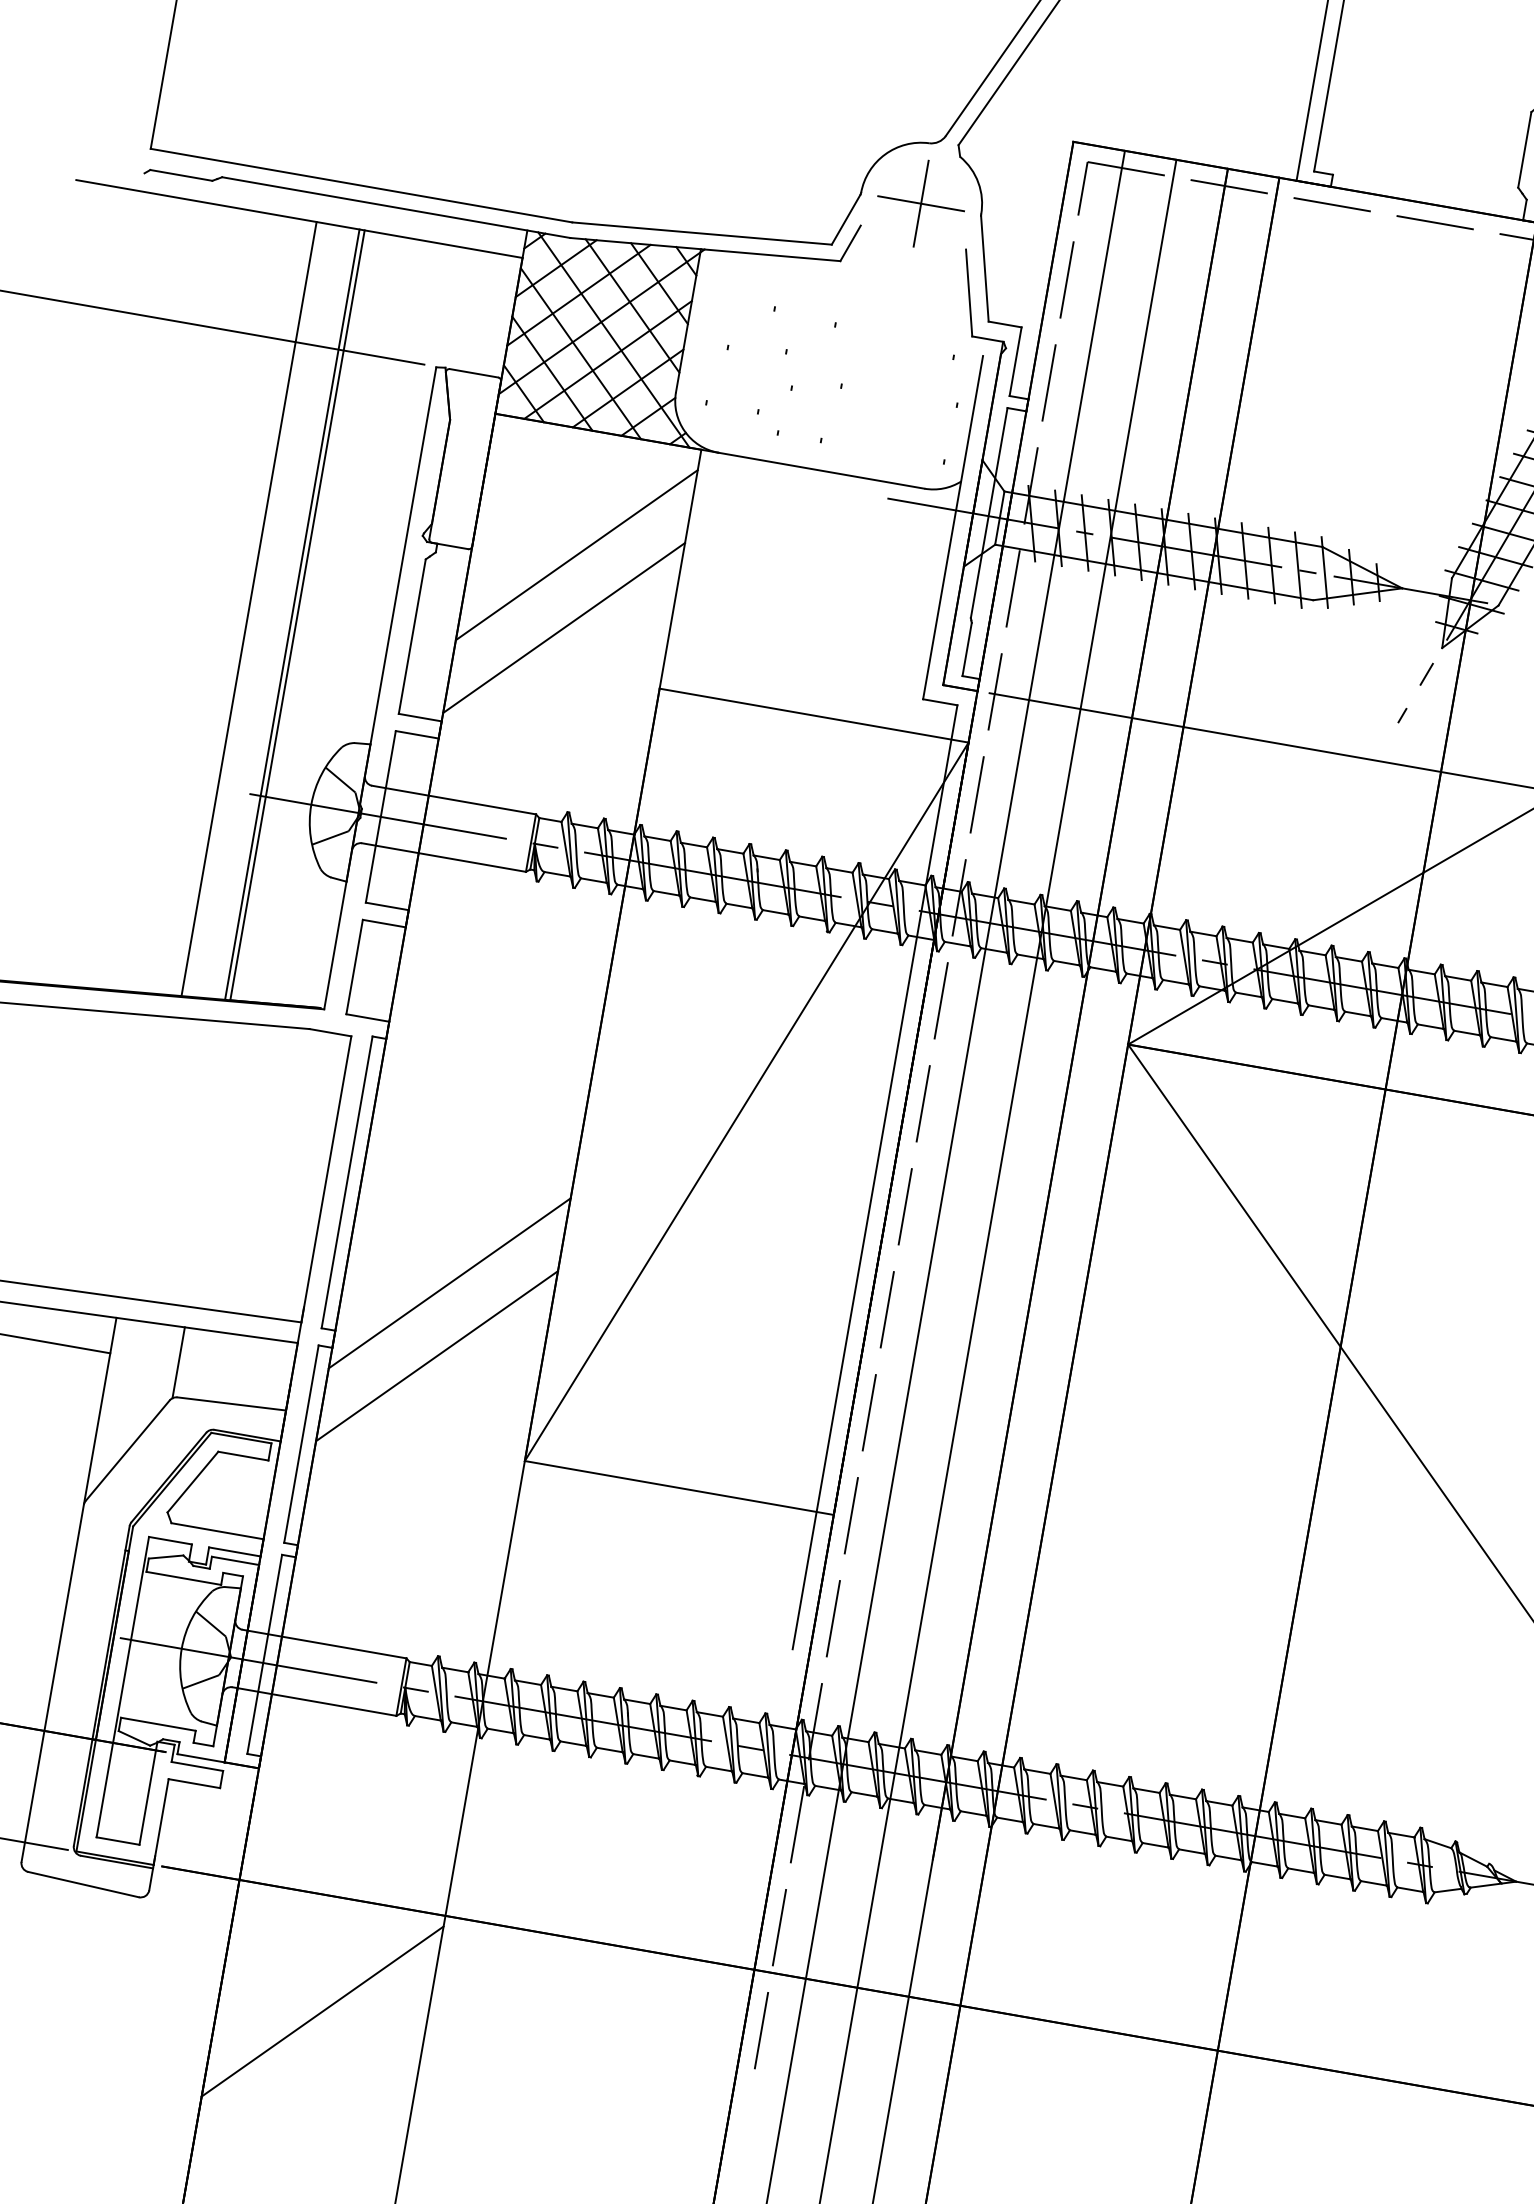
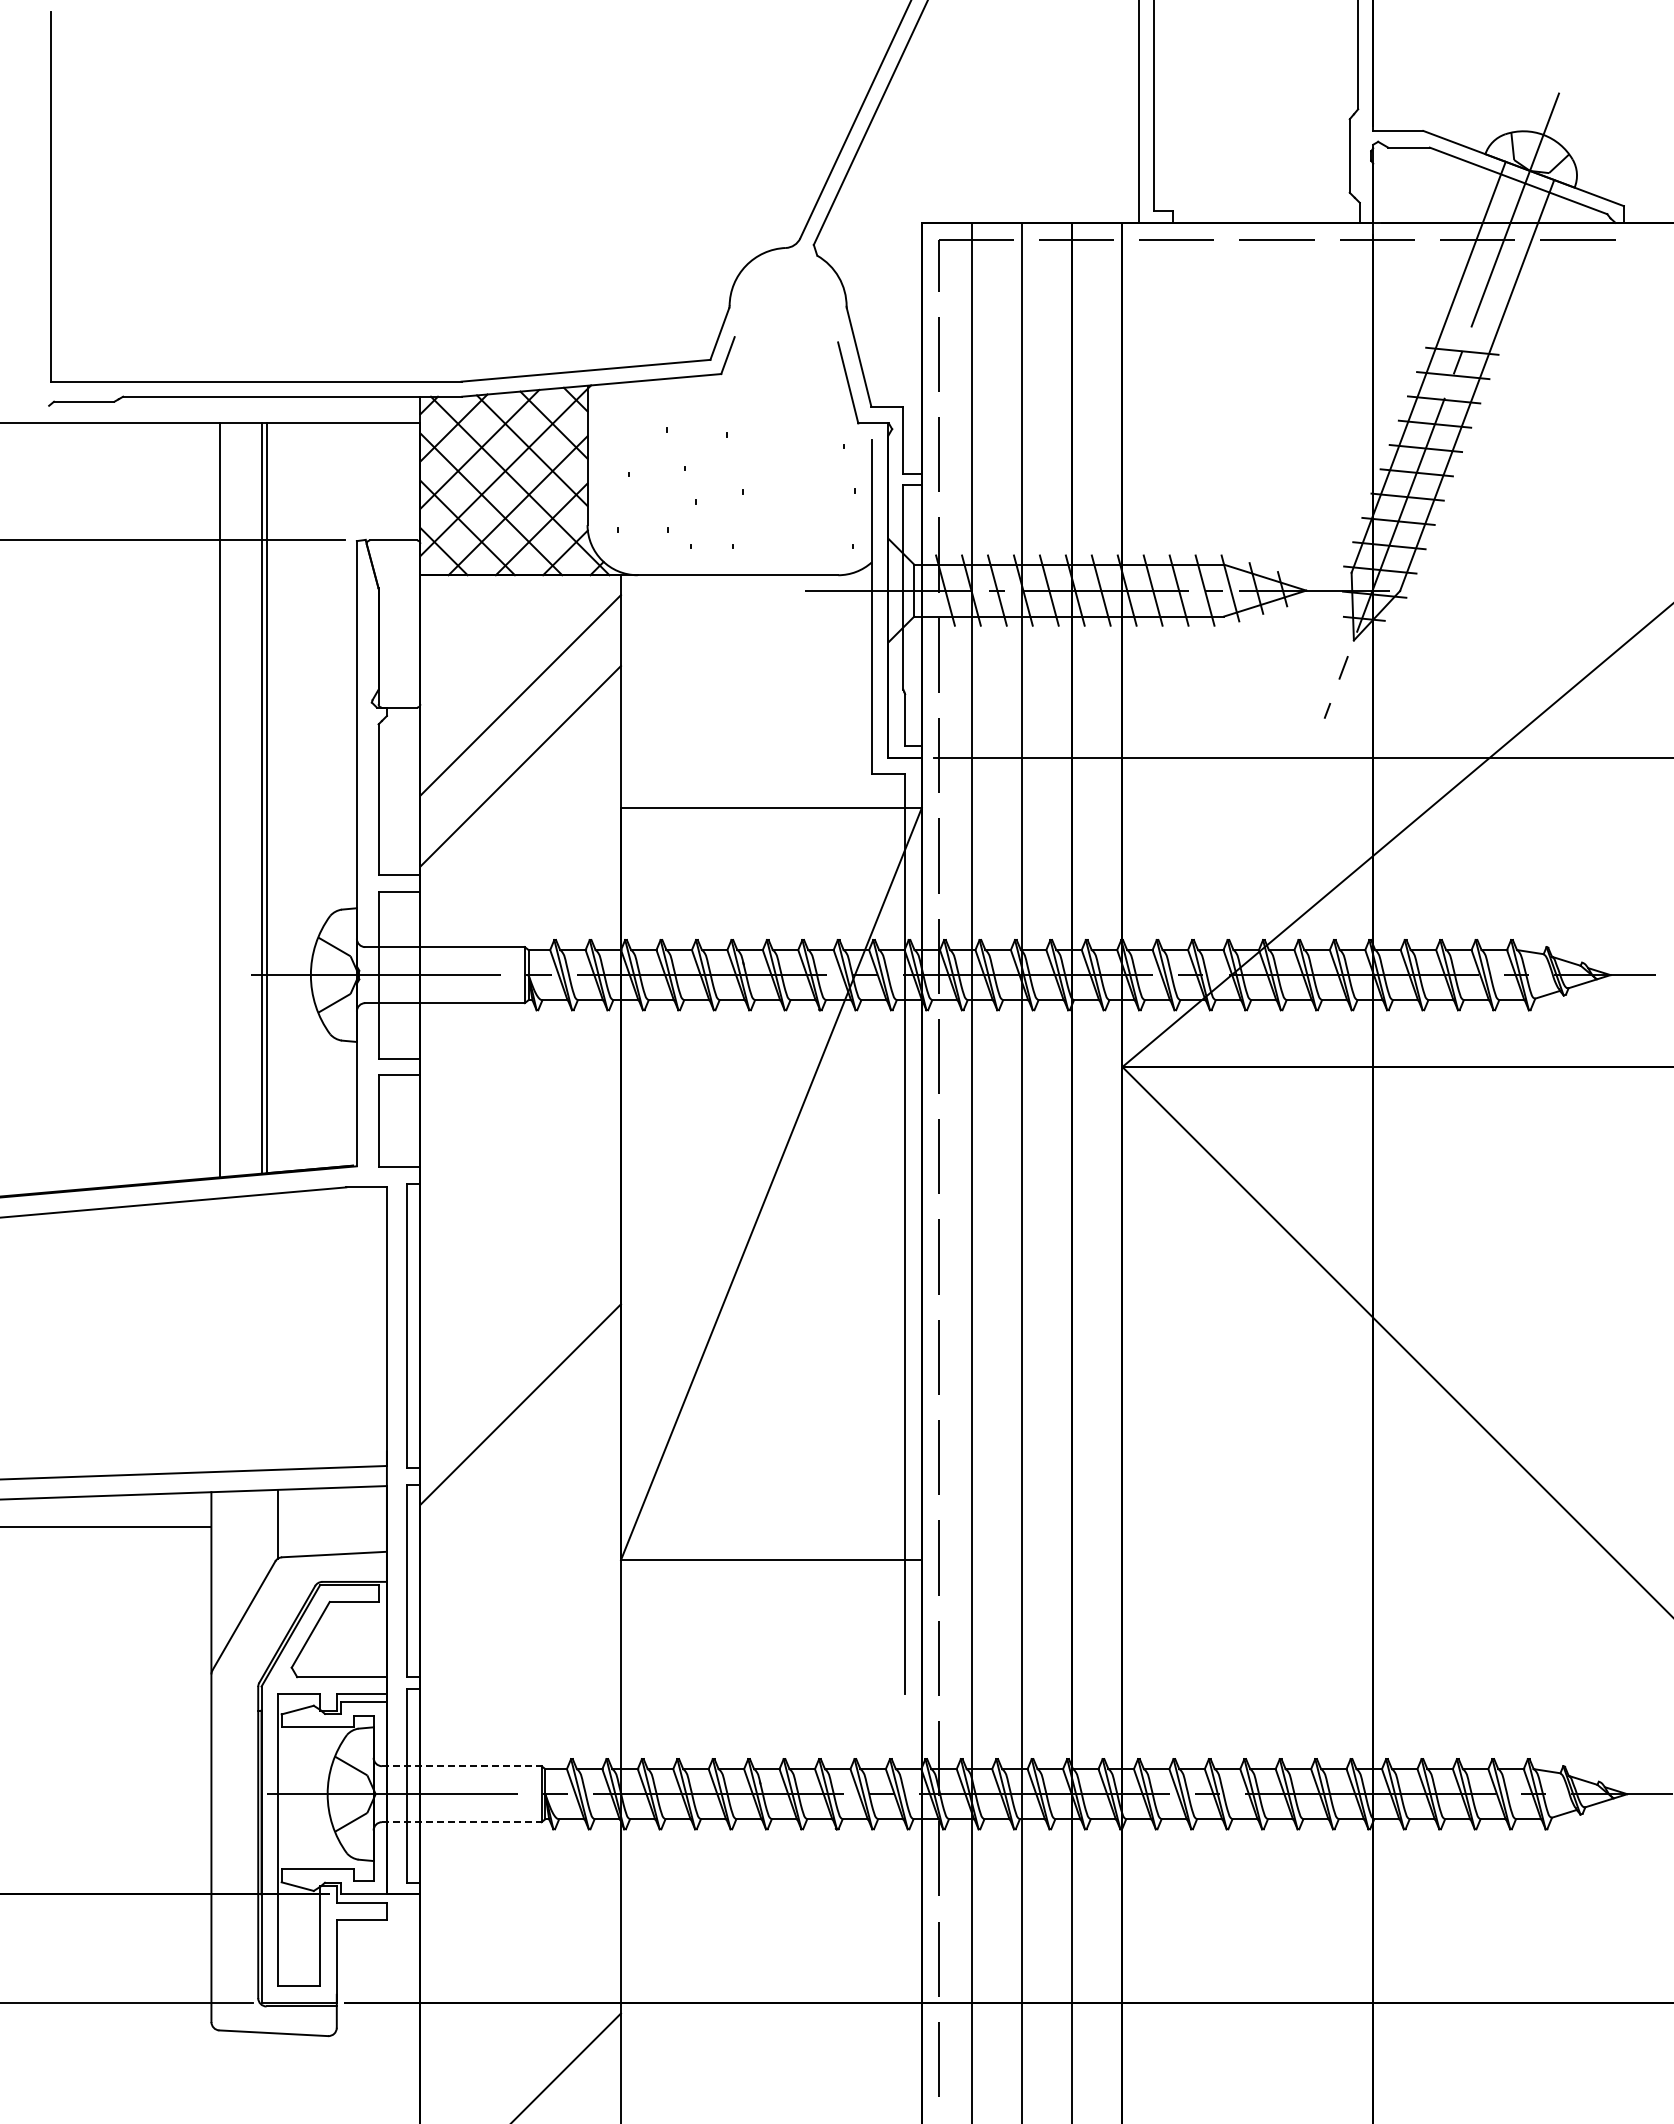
part: (920, 203) -> (787, 306), removed
line: (436, 1356) -> (520, 1475), removed
line: (324, 1644) -> (461, 1766), solid -> dashed
line: (314, 1701) -> (461, 1822), solid -> dashed

